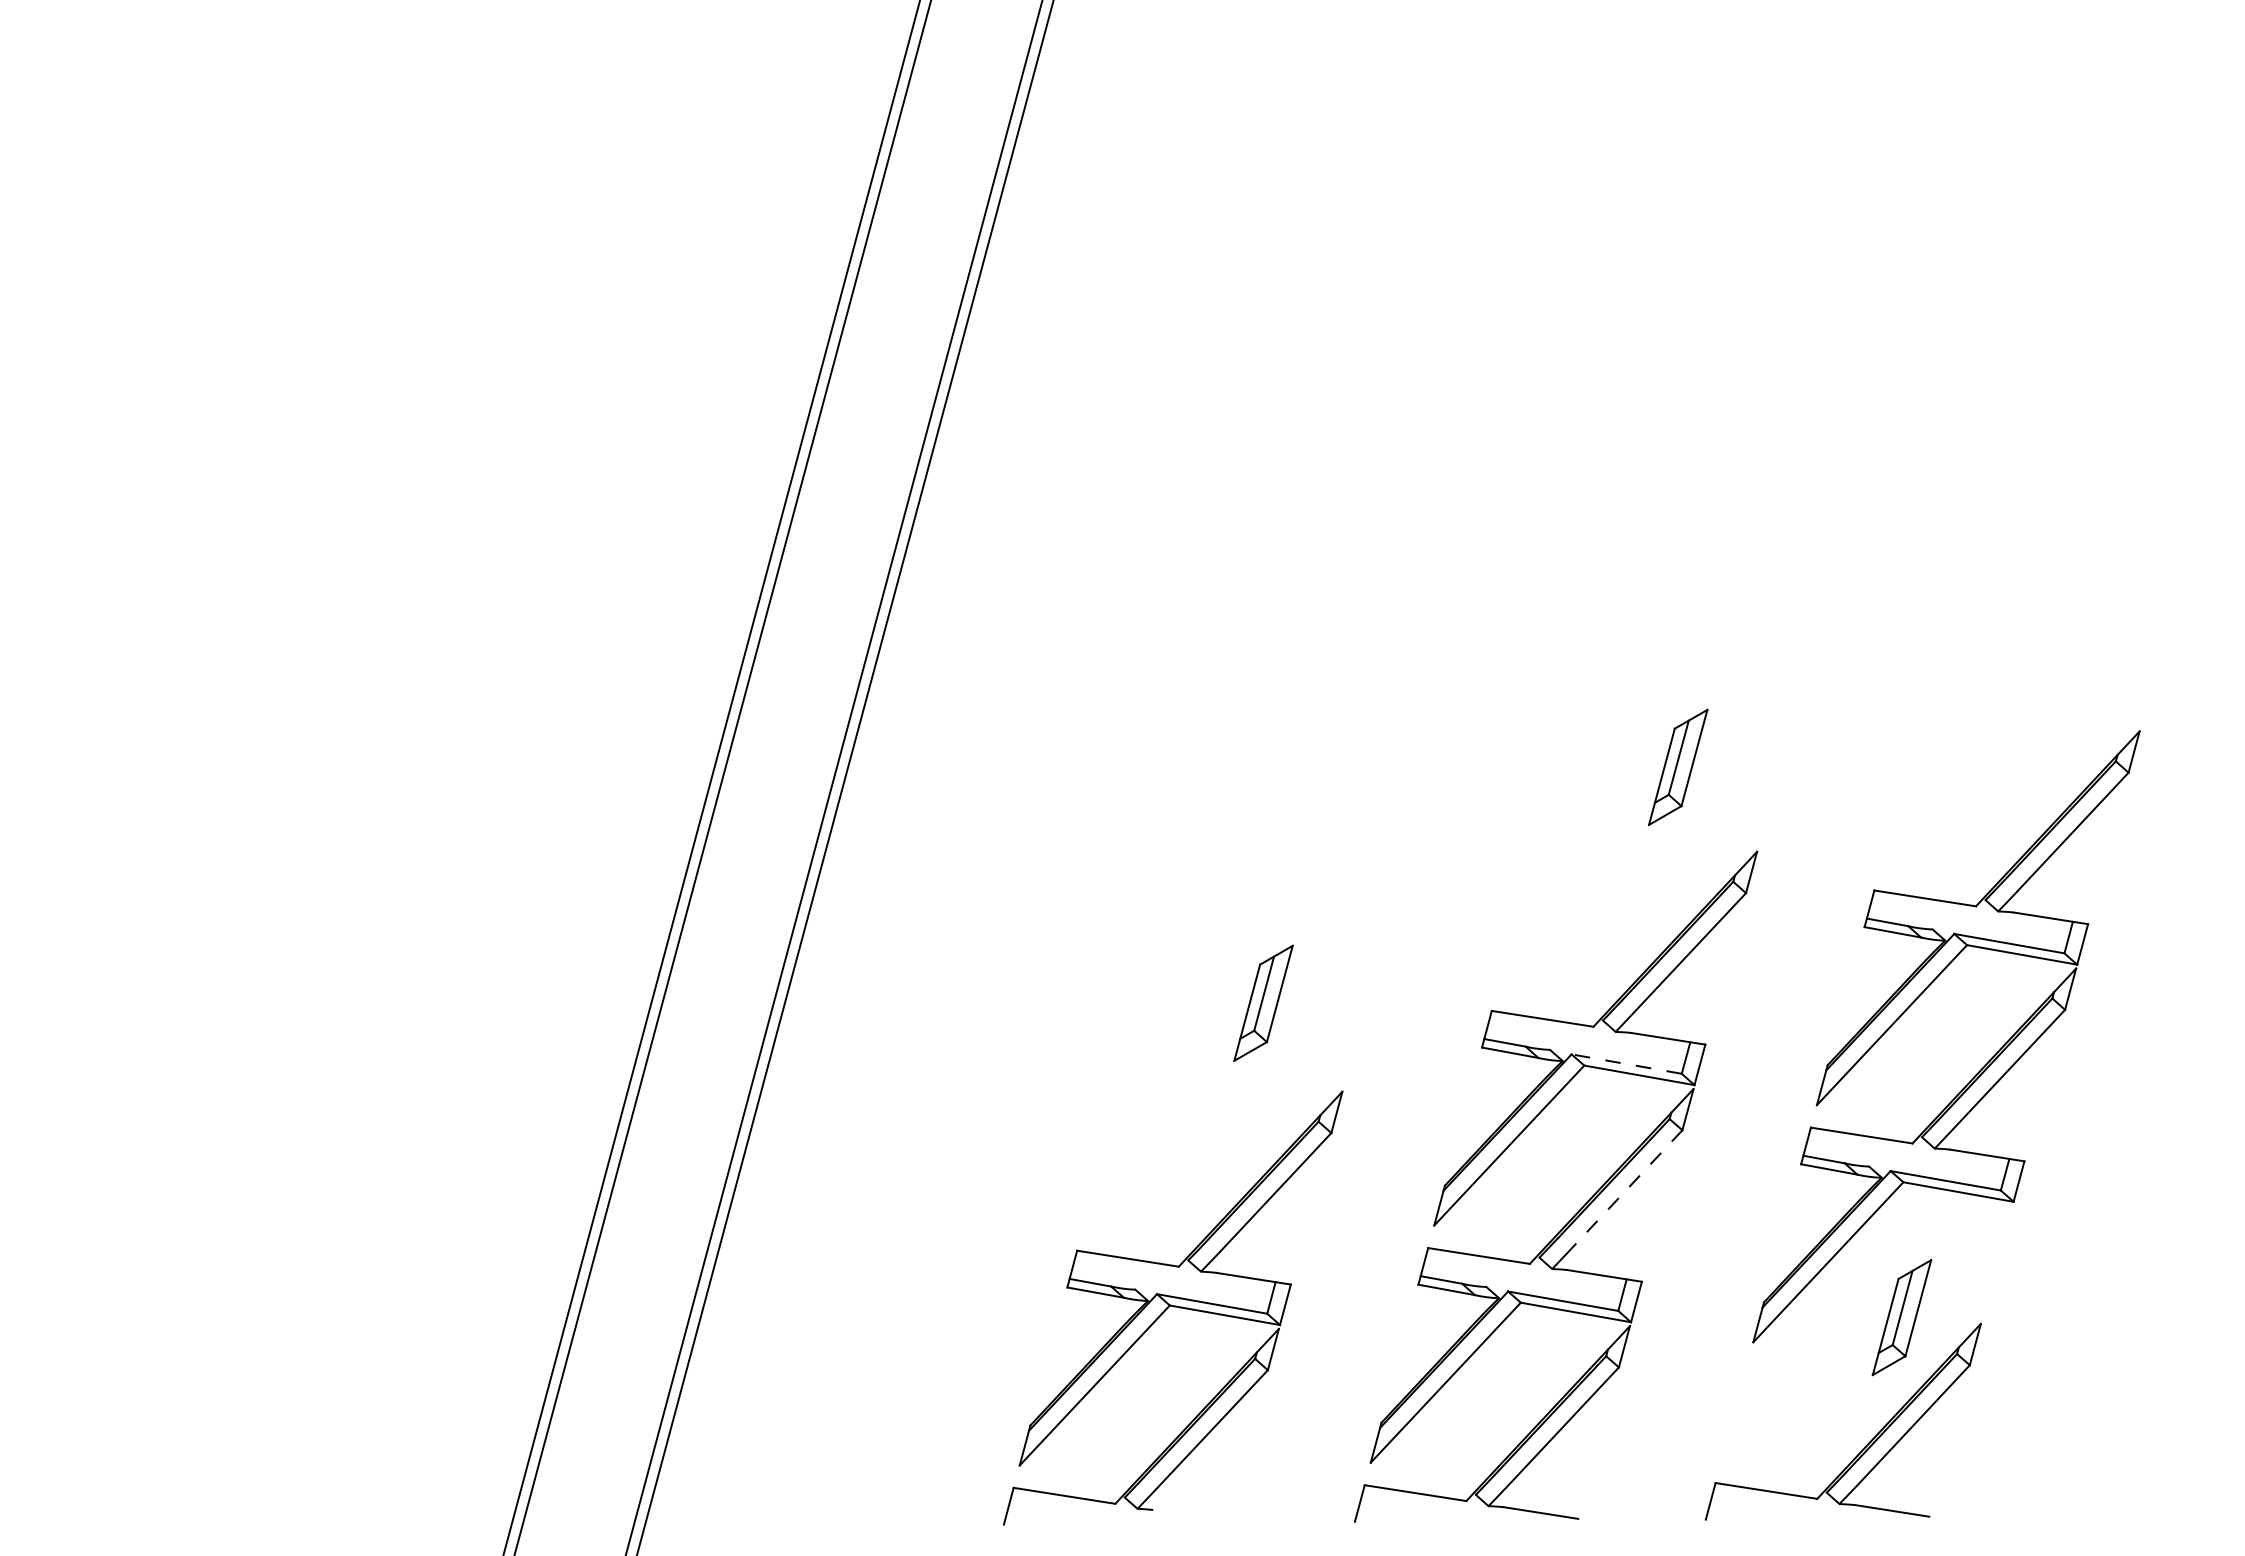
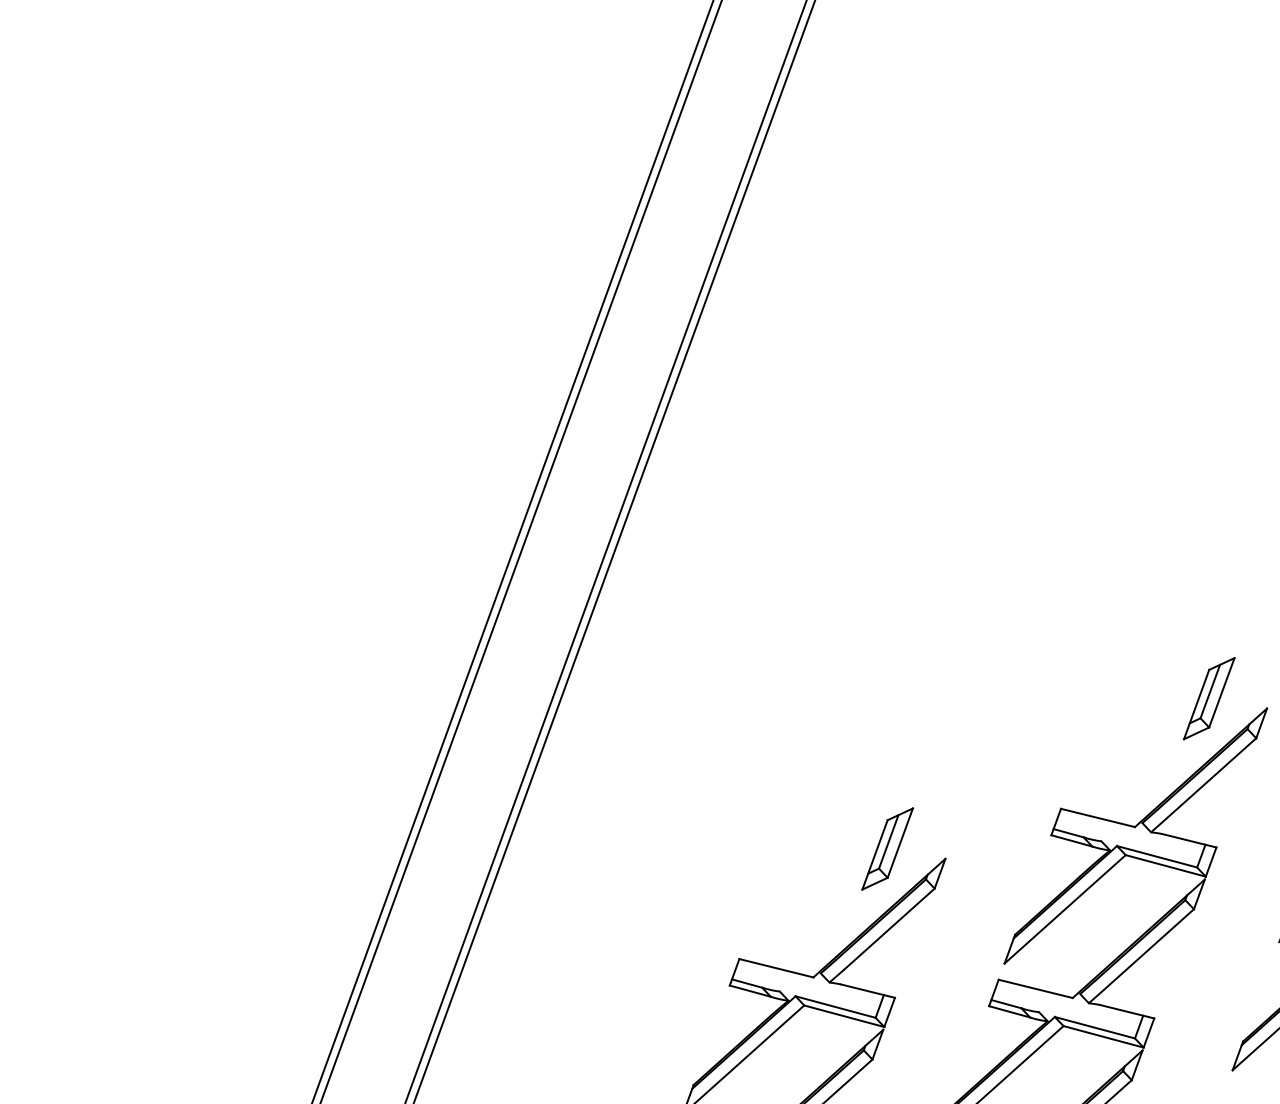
part: (1678, 766) -> (1209, 698), moved
part: (1263, 1002) -> (887, 848), moved
line: (1626, 1064) -> (1156, 857), dashed -> solid
line: (1626, 1189) -> (1148, 949), dashed -> solid

